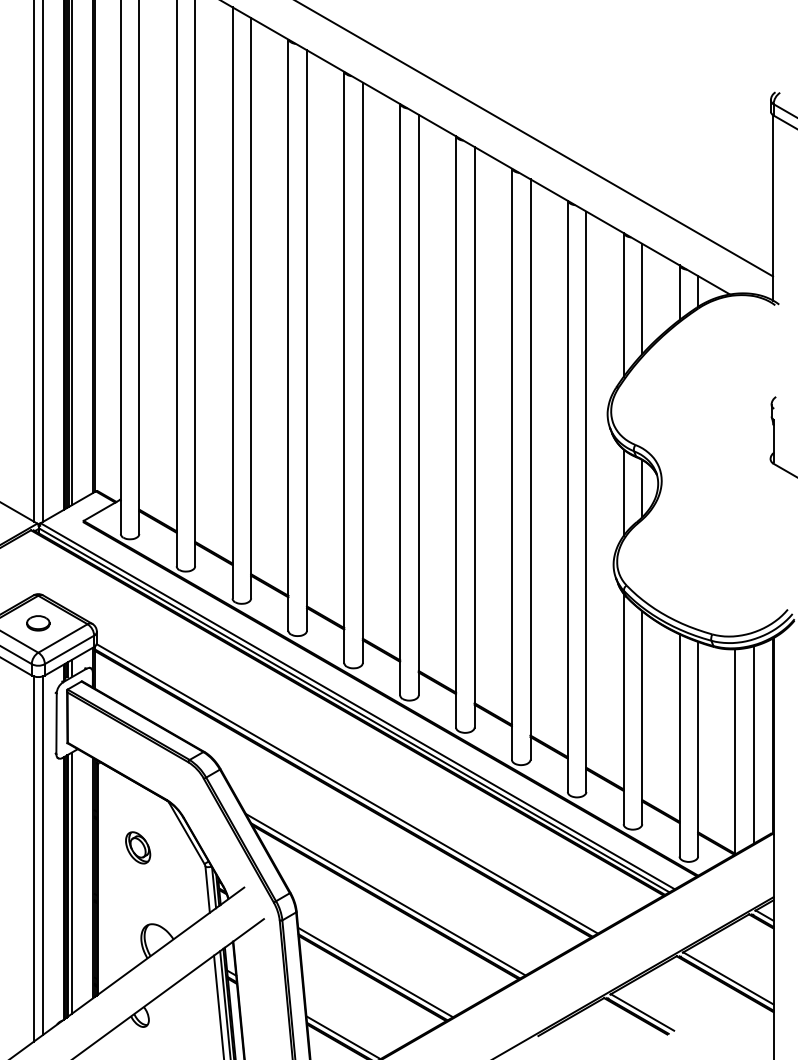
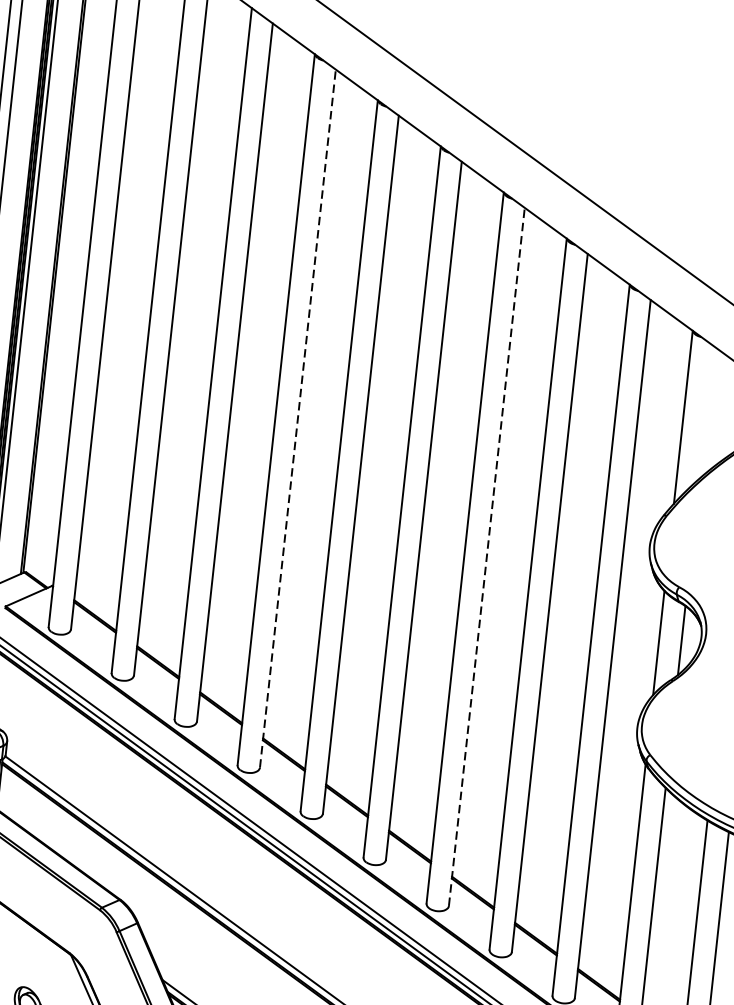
line: (642, 298) -> (706, 411), removed
line: (307, 340) -> (298, 418), solid -> dashed
line: (474, 436) -> (486, 555), solid -> dashed

